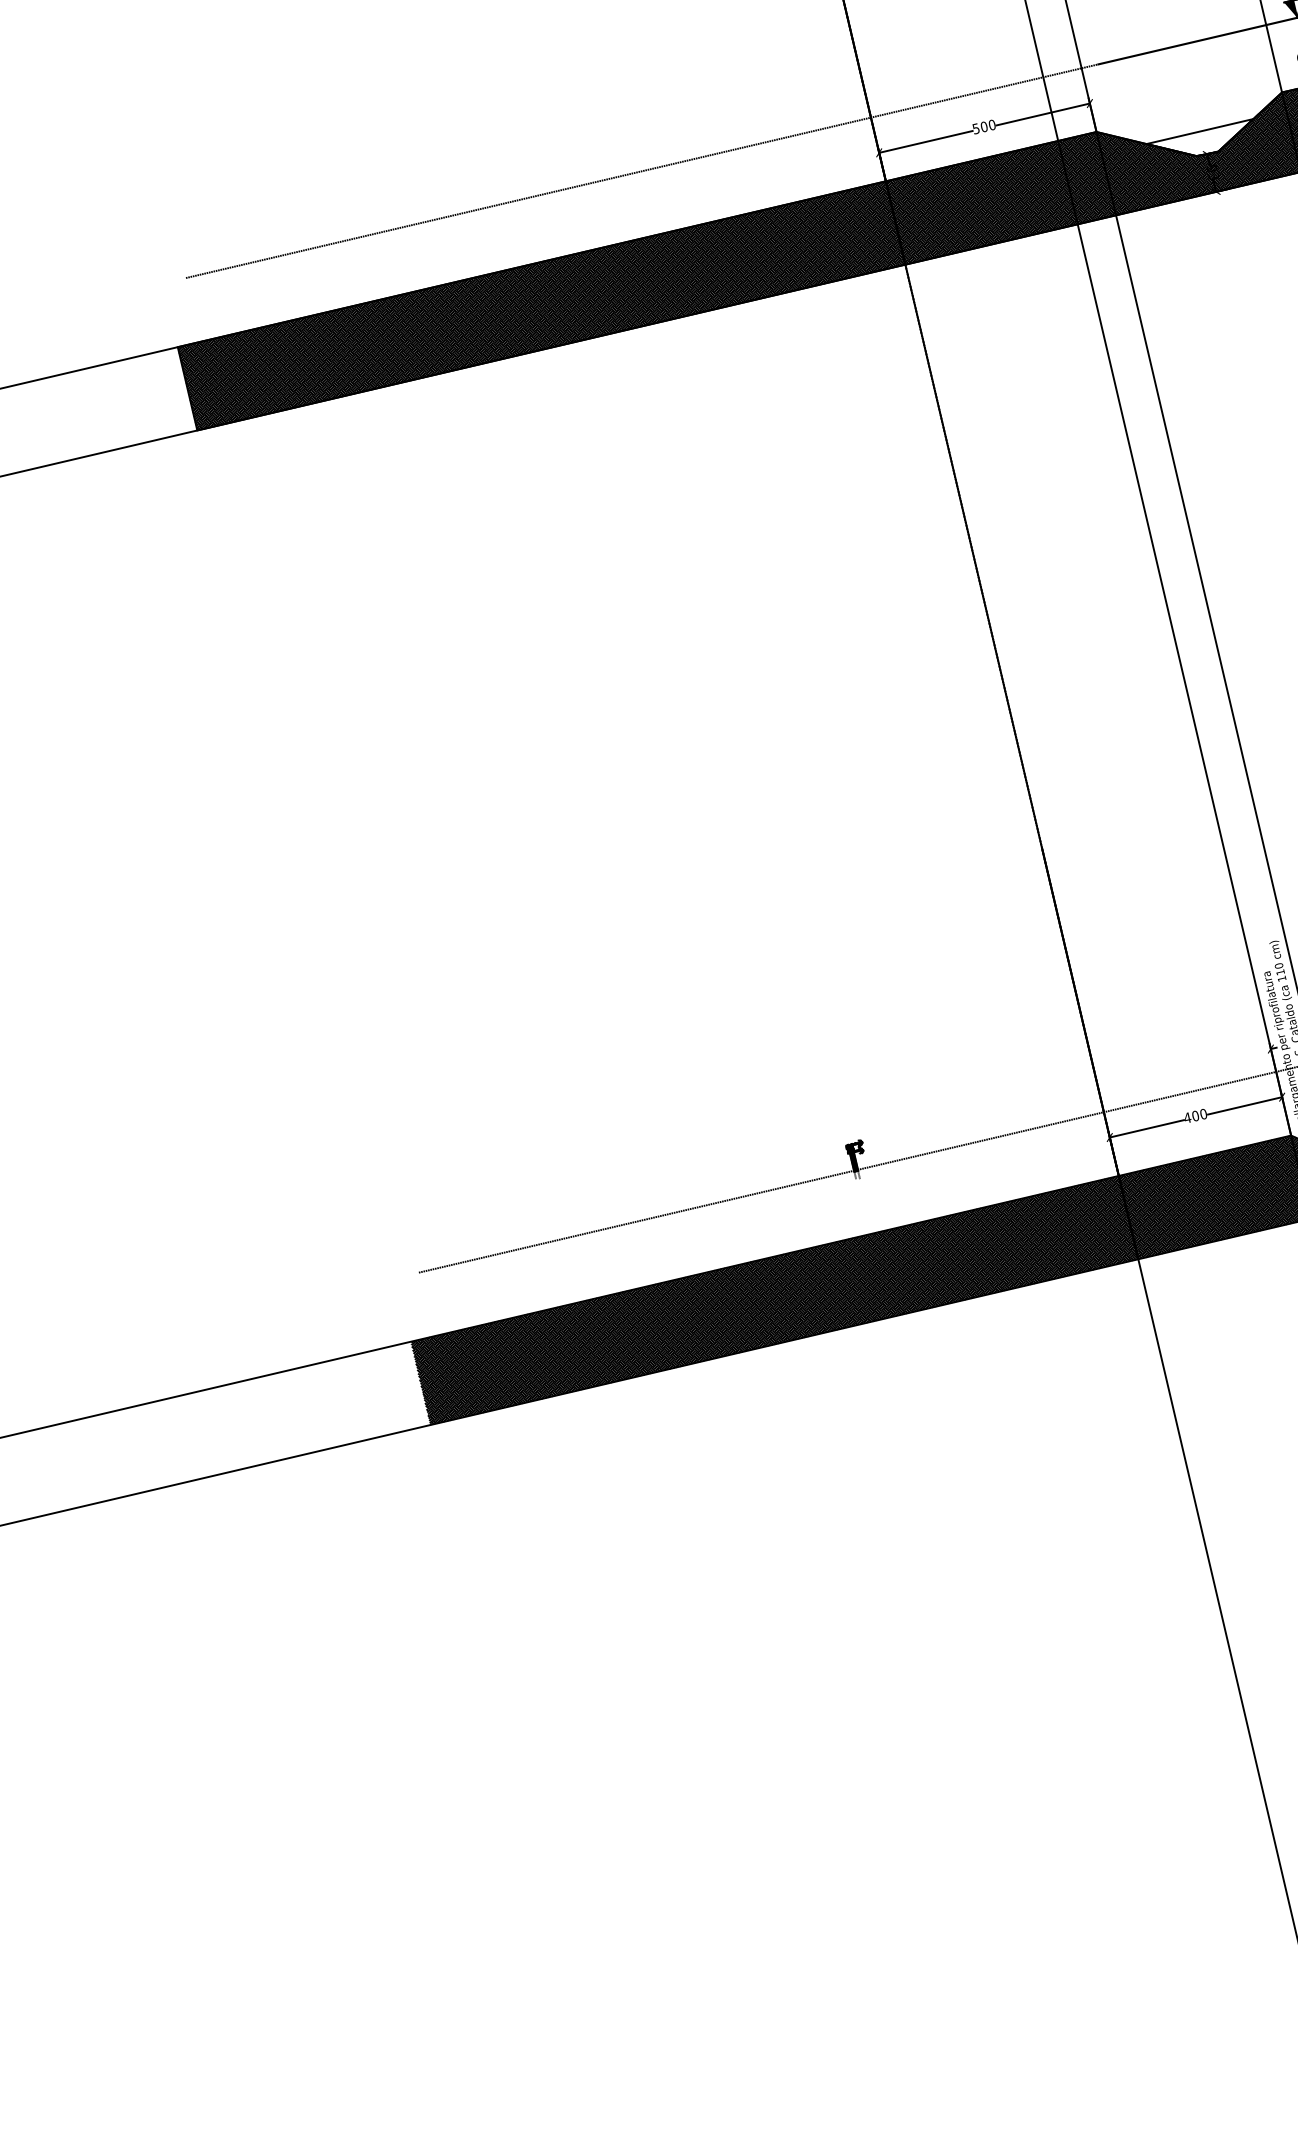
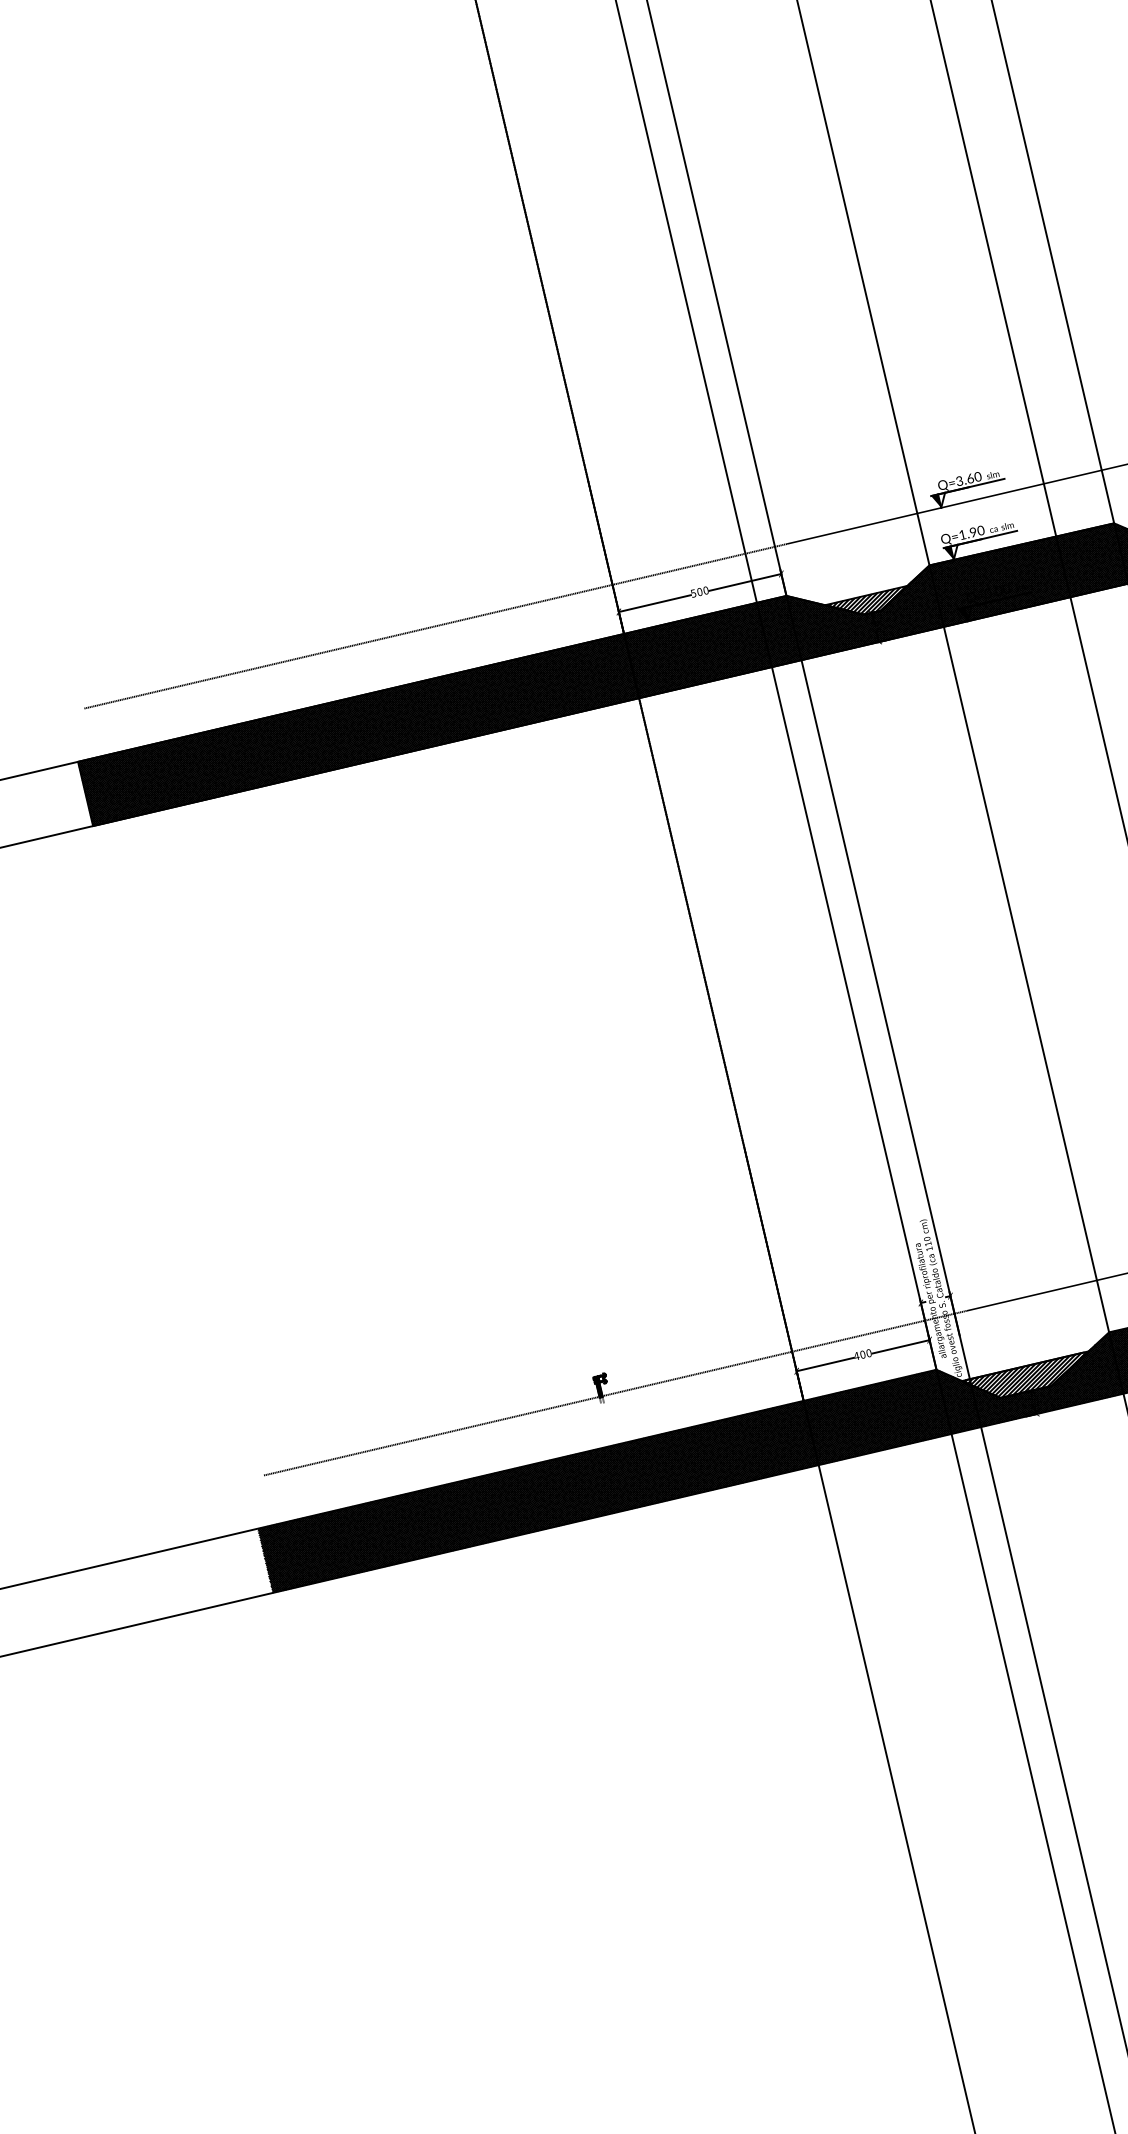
hatch: (1199, 137) -> (865, 600), added

